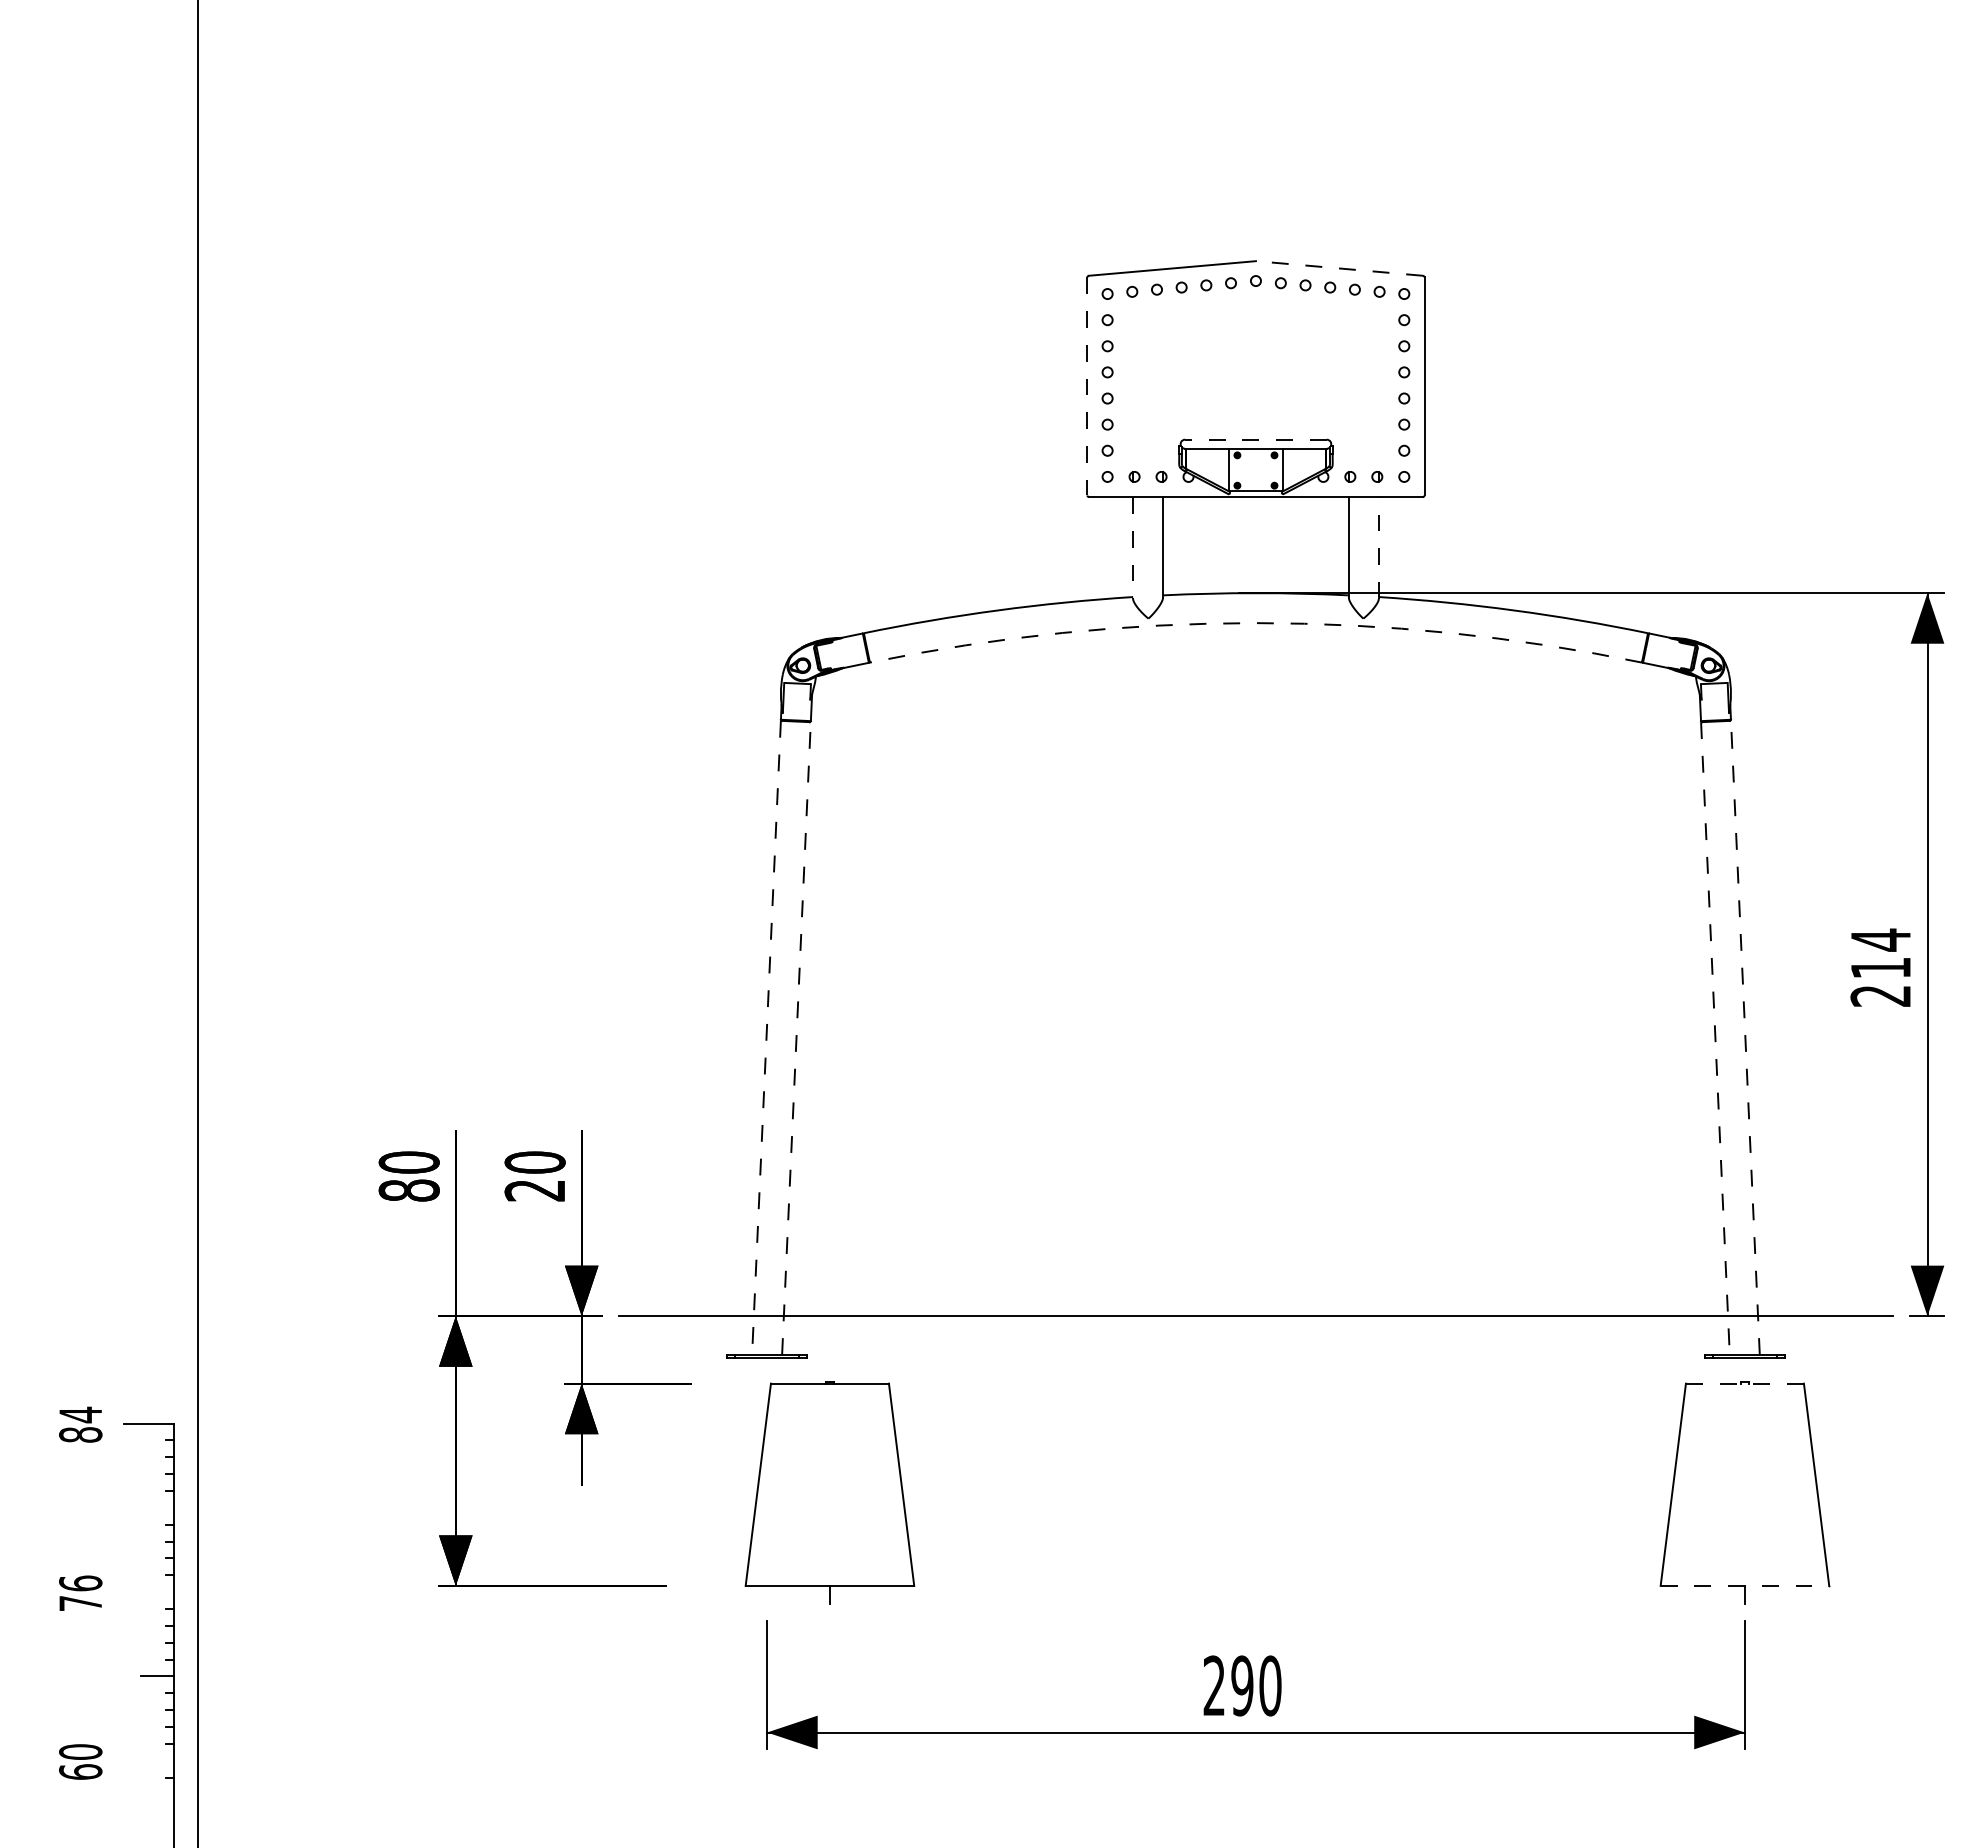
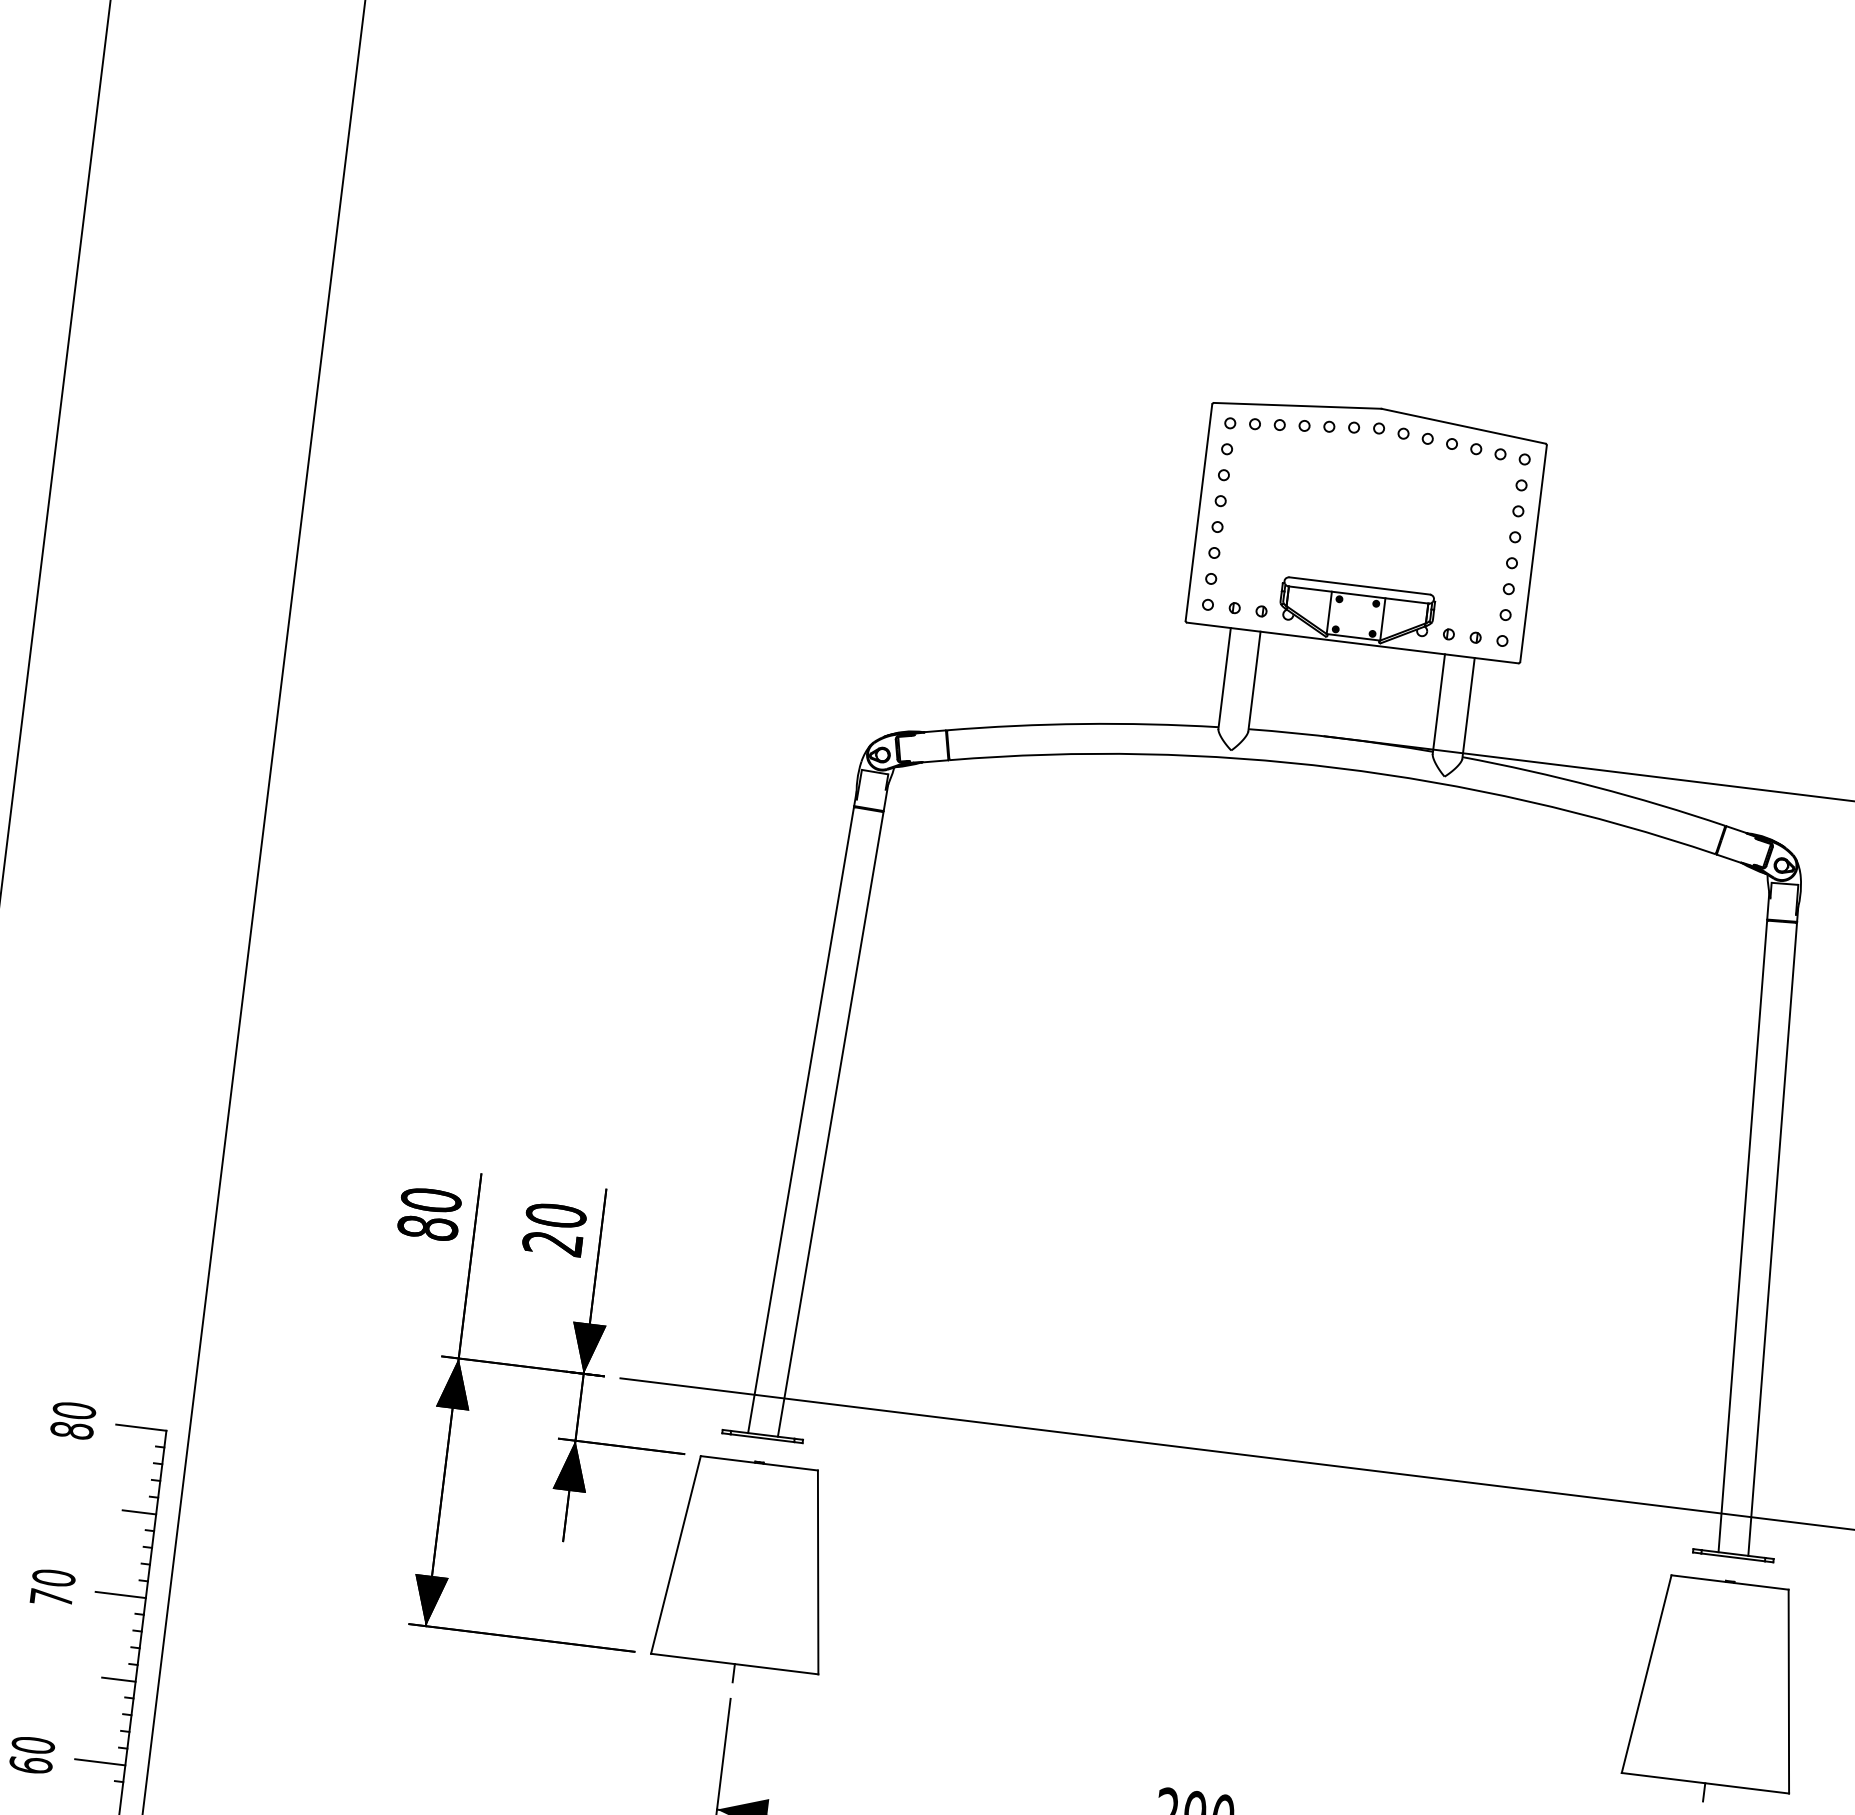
line: (1339, 268) -> (1463, 426), dashed -> solid
line: (1087, 386) -> (1199, 512), dashed -> solid
line: (1255, 439) -> (1359, 585), dashed -> solid
line: (1133, 548) -> (1224, 679), dashed -> solid
line: (1378, 548) -> (1468, 708), dashed -> solid
arc: (1255, 623) -> (1336, 768), dashed -> solid
line: (1745, 1037) -> (1772, 1238), dashed -> solid
line: (766, 1038) -> (800, 1120), dashed -> solid
line: (796, 1038) -> (830, 1124), dashed -> solid
line: (1715, 1038) -> (1742, 1236), dashed -> solid
line: (1744, 1383) -> (1729, 1582), dashed -> solid
text: (80, 1414) -> (74, 1410), 84 -> 80
part: (829, 1492) -> (745, 1571), moved
line: (157, 1507) -> (139, 1511), added
text: (80, 1583) -> (53, 1578), 76 -> 70
line: (1745, 1585) -> (1706, 1782), dashed -> solid
line: (148, 1592) -> (120, 1595), added
line: (148, 1760) -> (99, 1761), added

